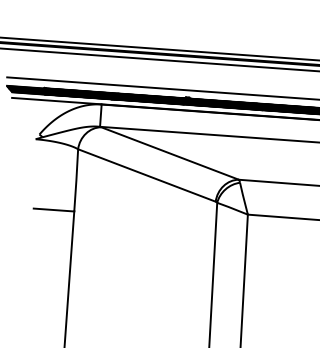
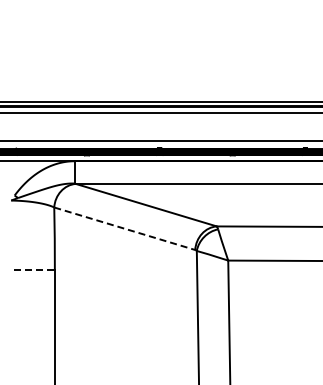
line: (146, 175) -> (124, 228), solid -> dashed
line: (54, 209) -> (35, 269), solid -> dashed

